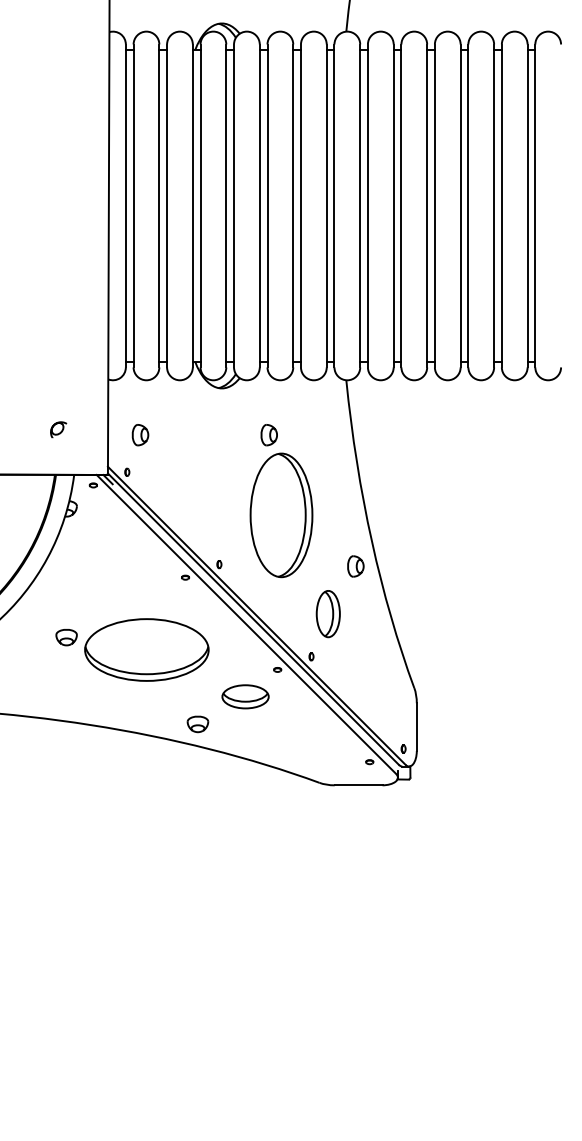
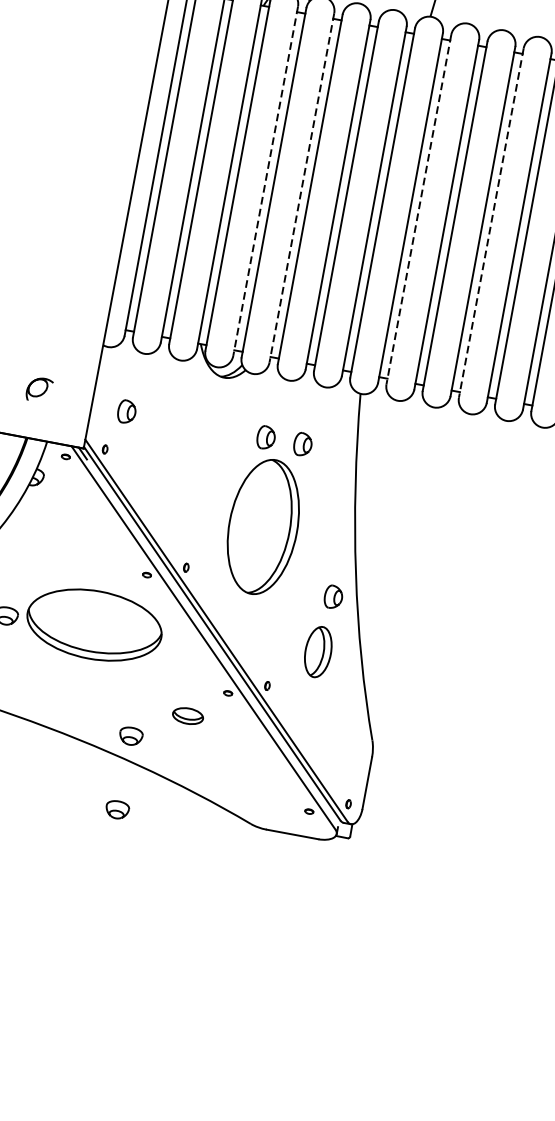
line: (226, 206) -> (265, 181), solid -> dashed
line: (259, 206) -> (301, 188), solid -> dashed
line: (367, 206) -> (418, 210), solid -> dashed
line: (434, 206) -> (490, 223), solid -> dashed
part: (58, 429) -> (39, 389), size x1.4
part: (302, 435) -> (302, 444), added
part: (327, 614) -> (317, 652), moved
part: (146, 649) -> (94, 624), moved
part: (245, 696) -> (188, 715), size x0.6
part: (197, 792) -> (116, 809), added

